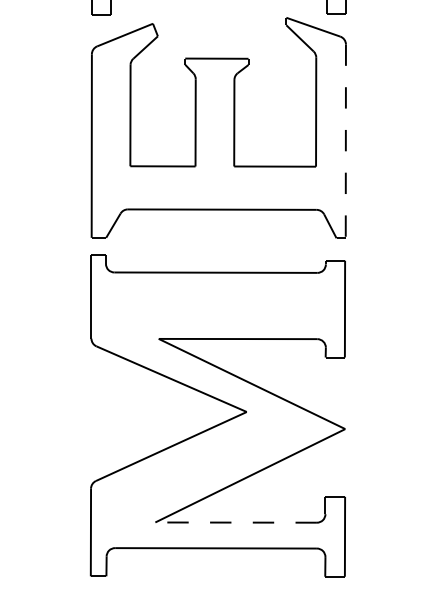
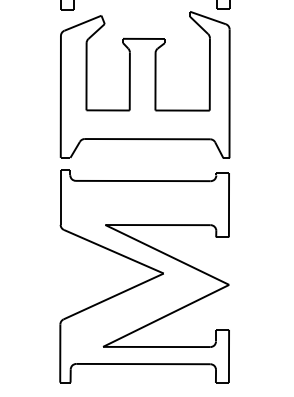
line: (345, 142) -> (229, 94), dashed -> solid
line: (235, 521) -> (156, 346), dashed -> solid

